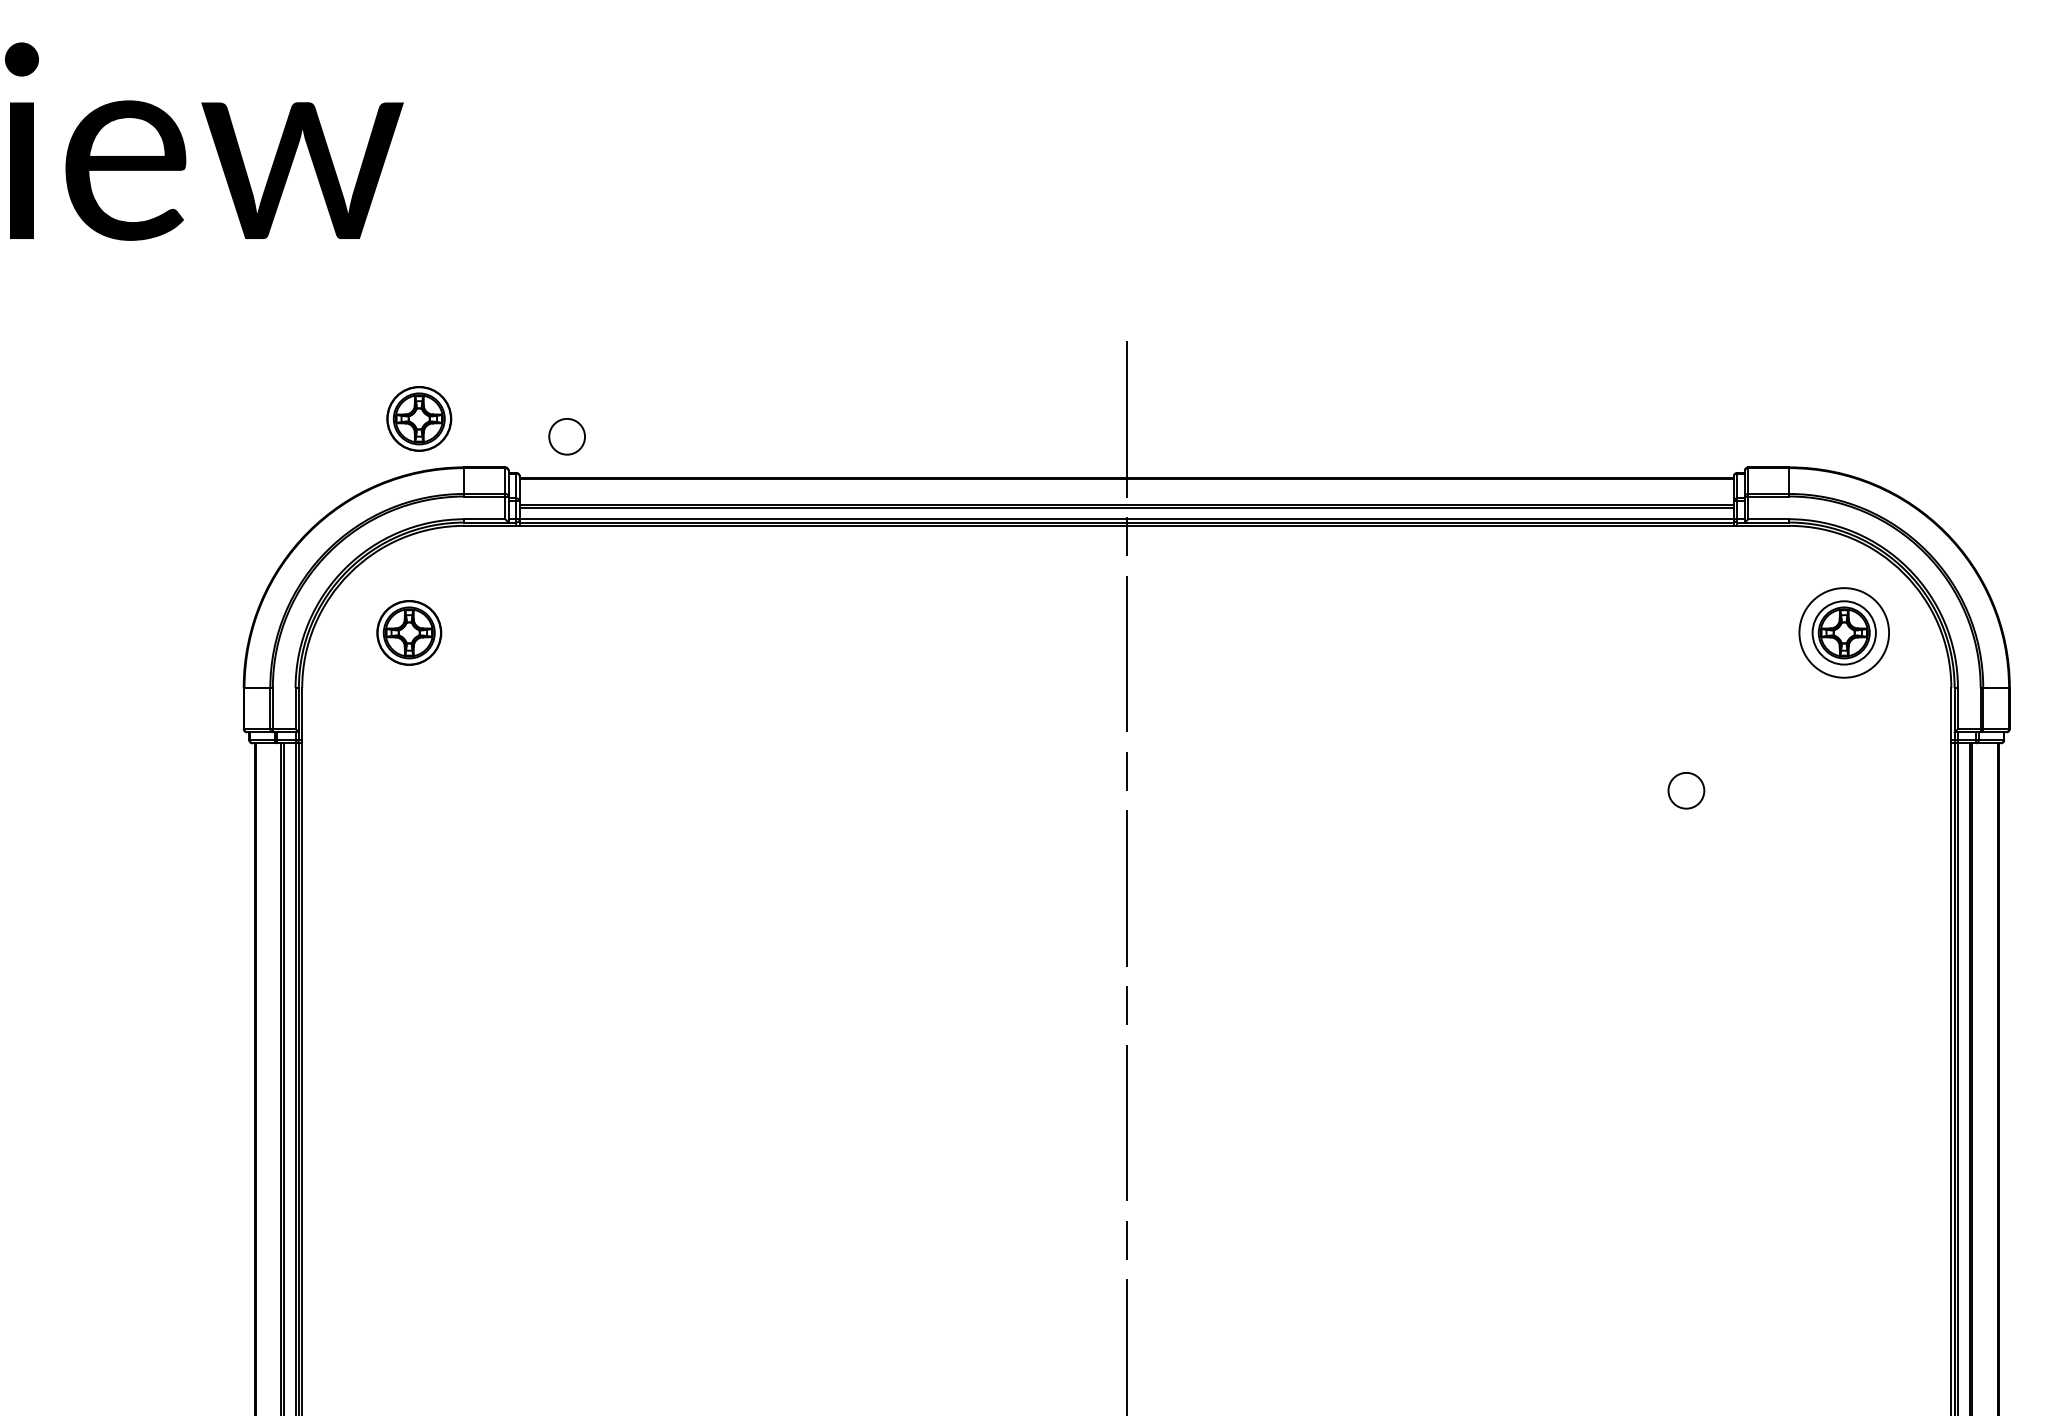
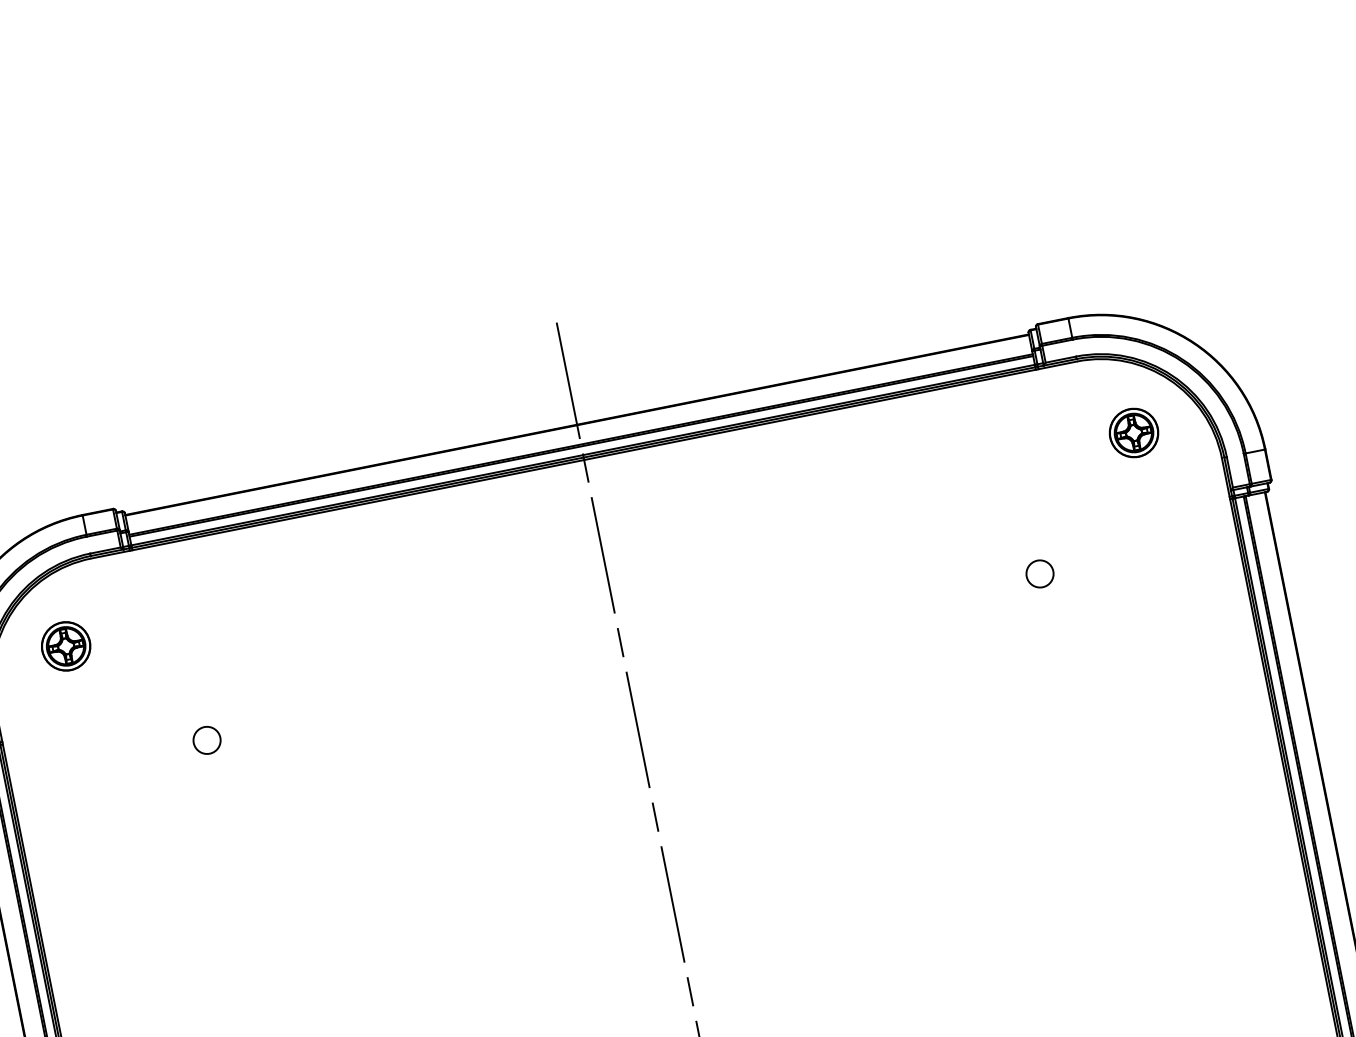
part: (419, 418) -> (41, 485), removed
circle: (566, 436) -> (206, 740), moved
circle: (1844, 632) -> (1134, 432), size x0.71

